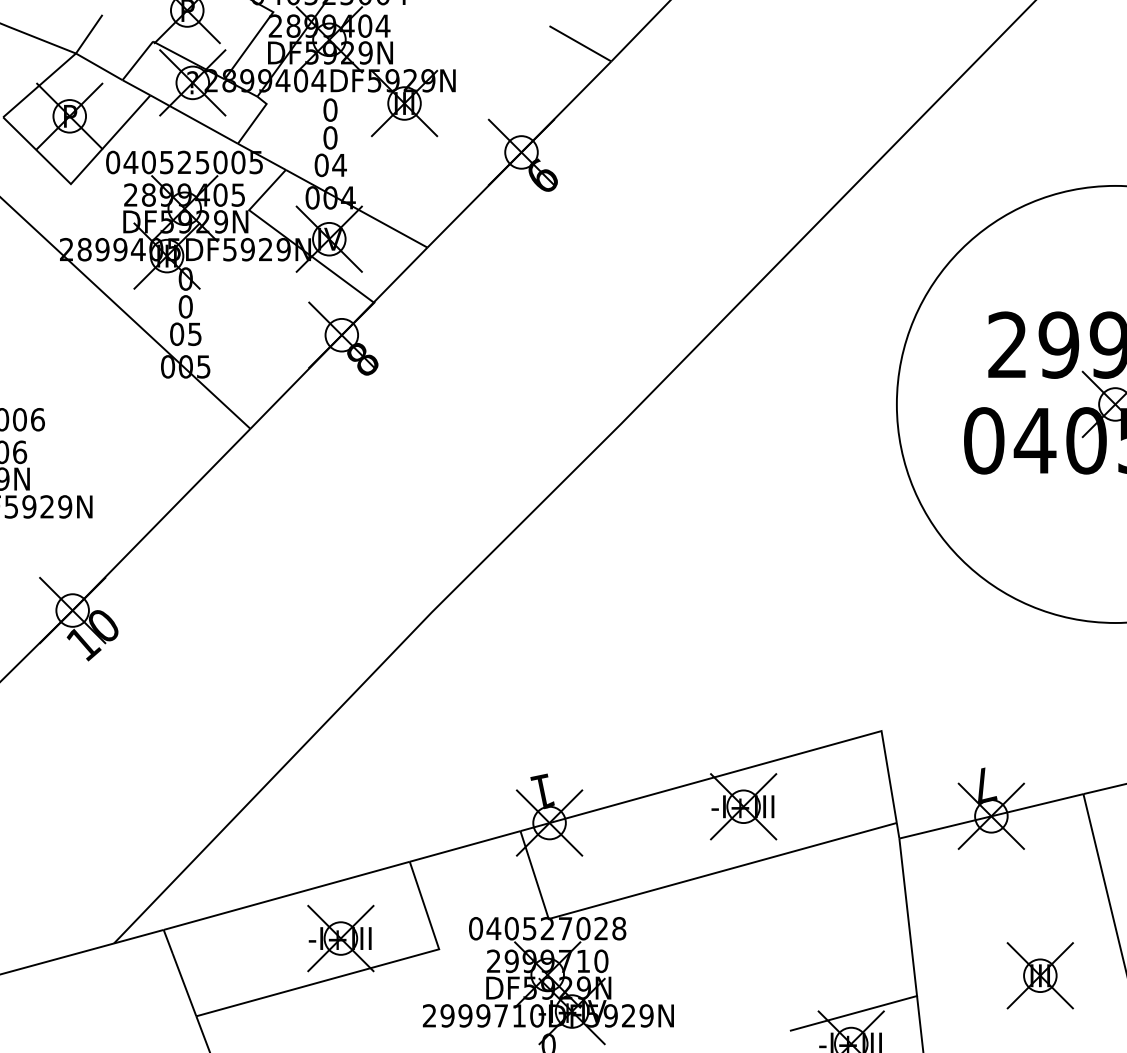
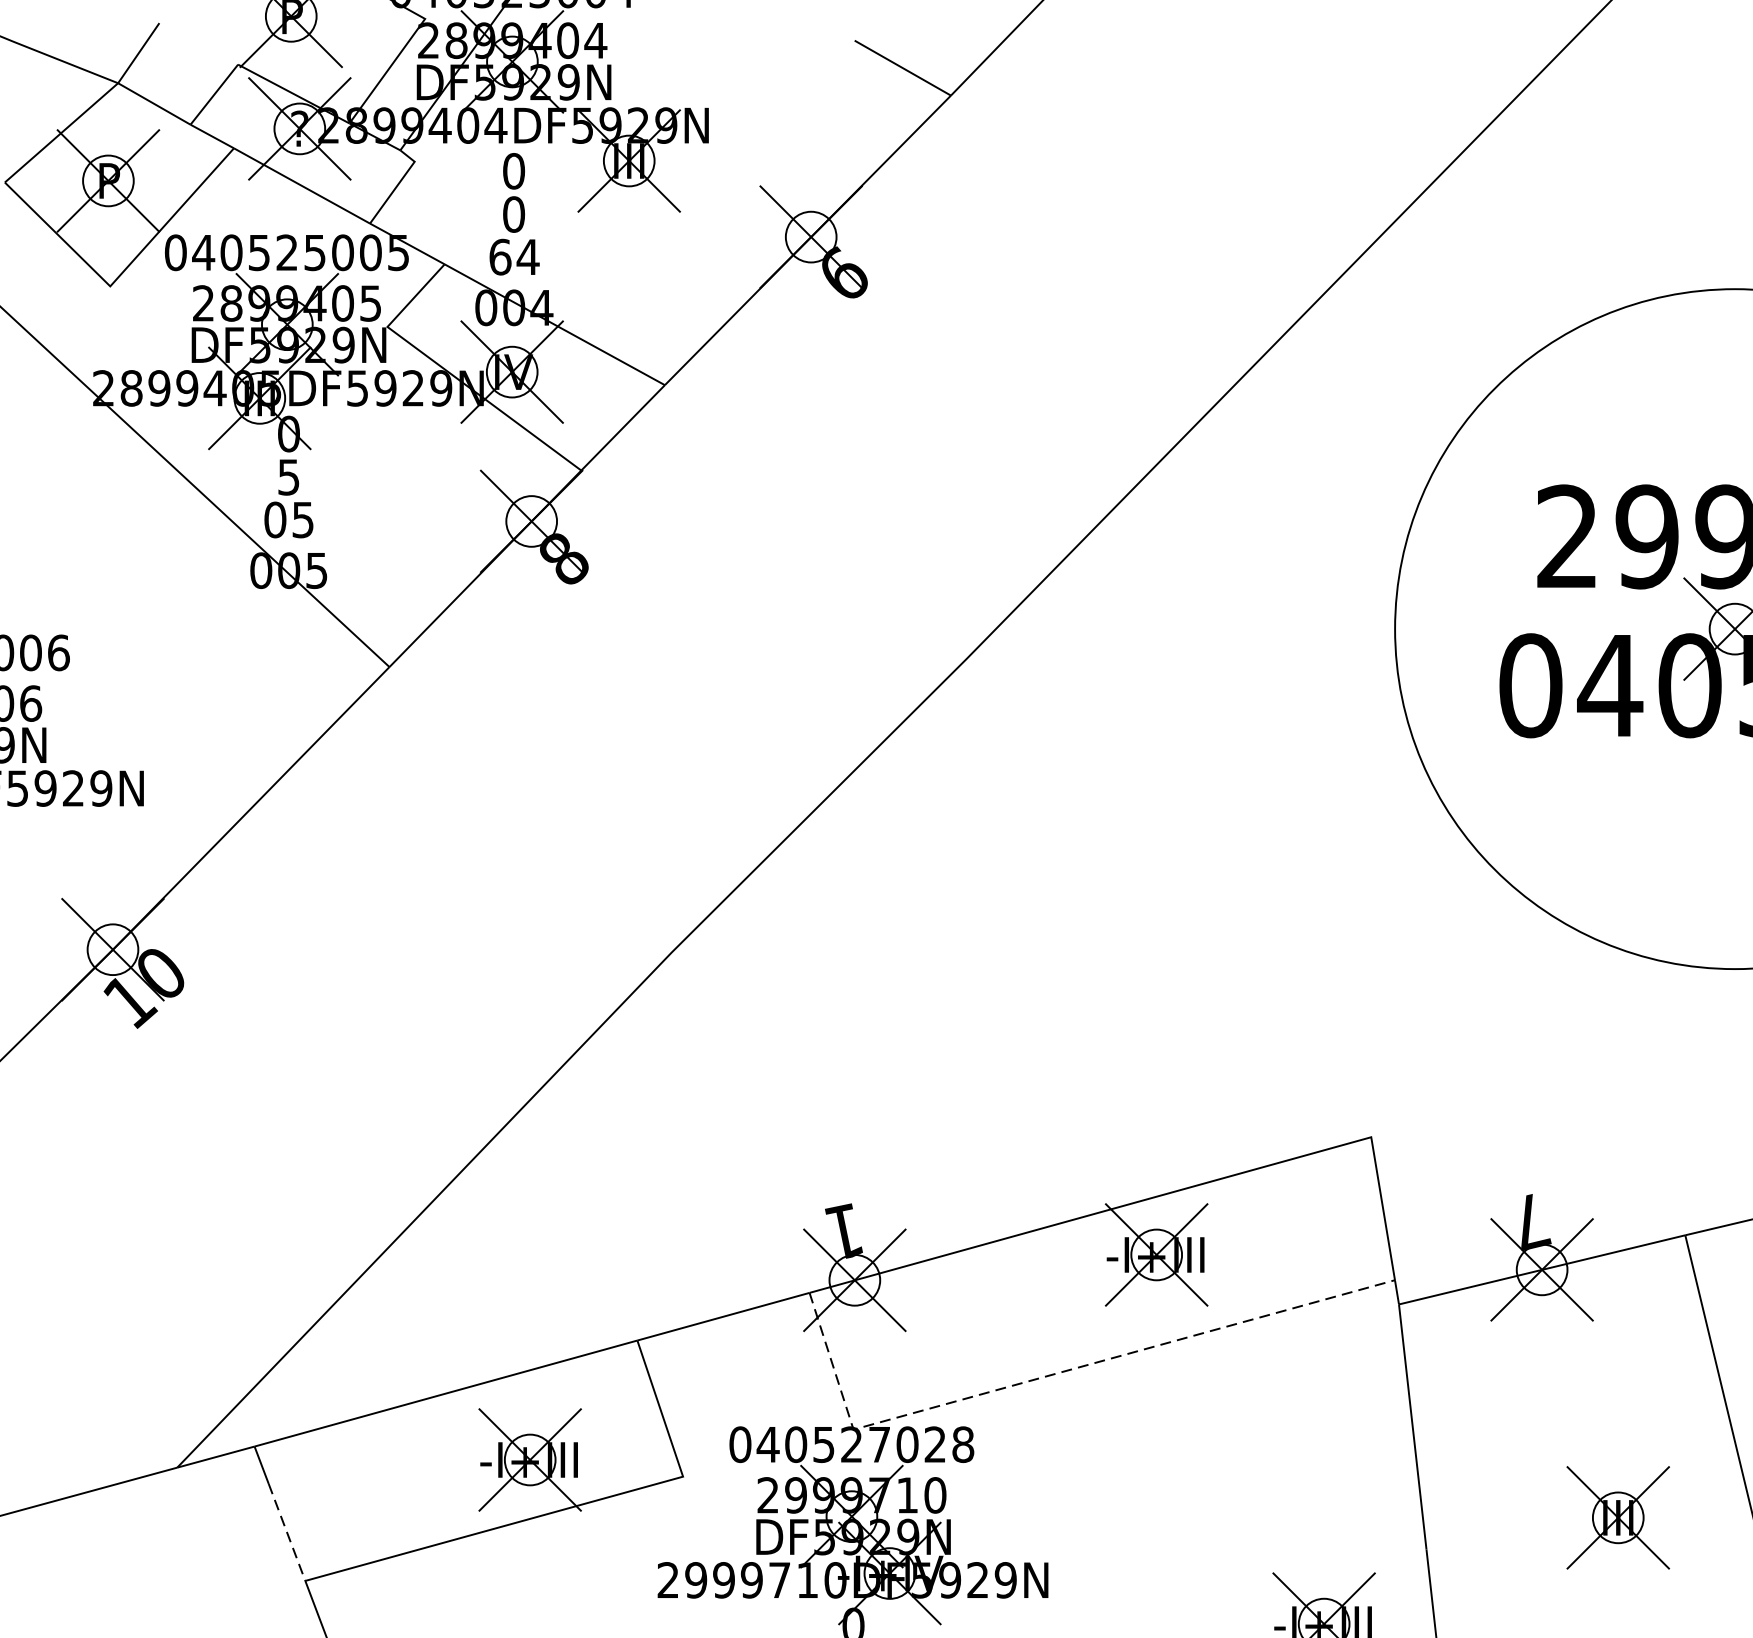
text: (321, 164) -> (500, 255), 04 -> 64
text: (185, 306) -> (288, 476), 0 -> 5
line: (677, 883) -> (1053, 1374), solid -> dashed
line: (184, 985) -> (286, 1533), solid -> dashed
line: (853, 1013) -> (1327, 1576), removed

